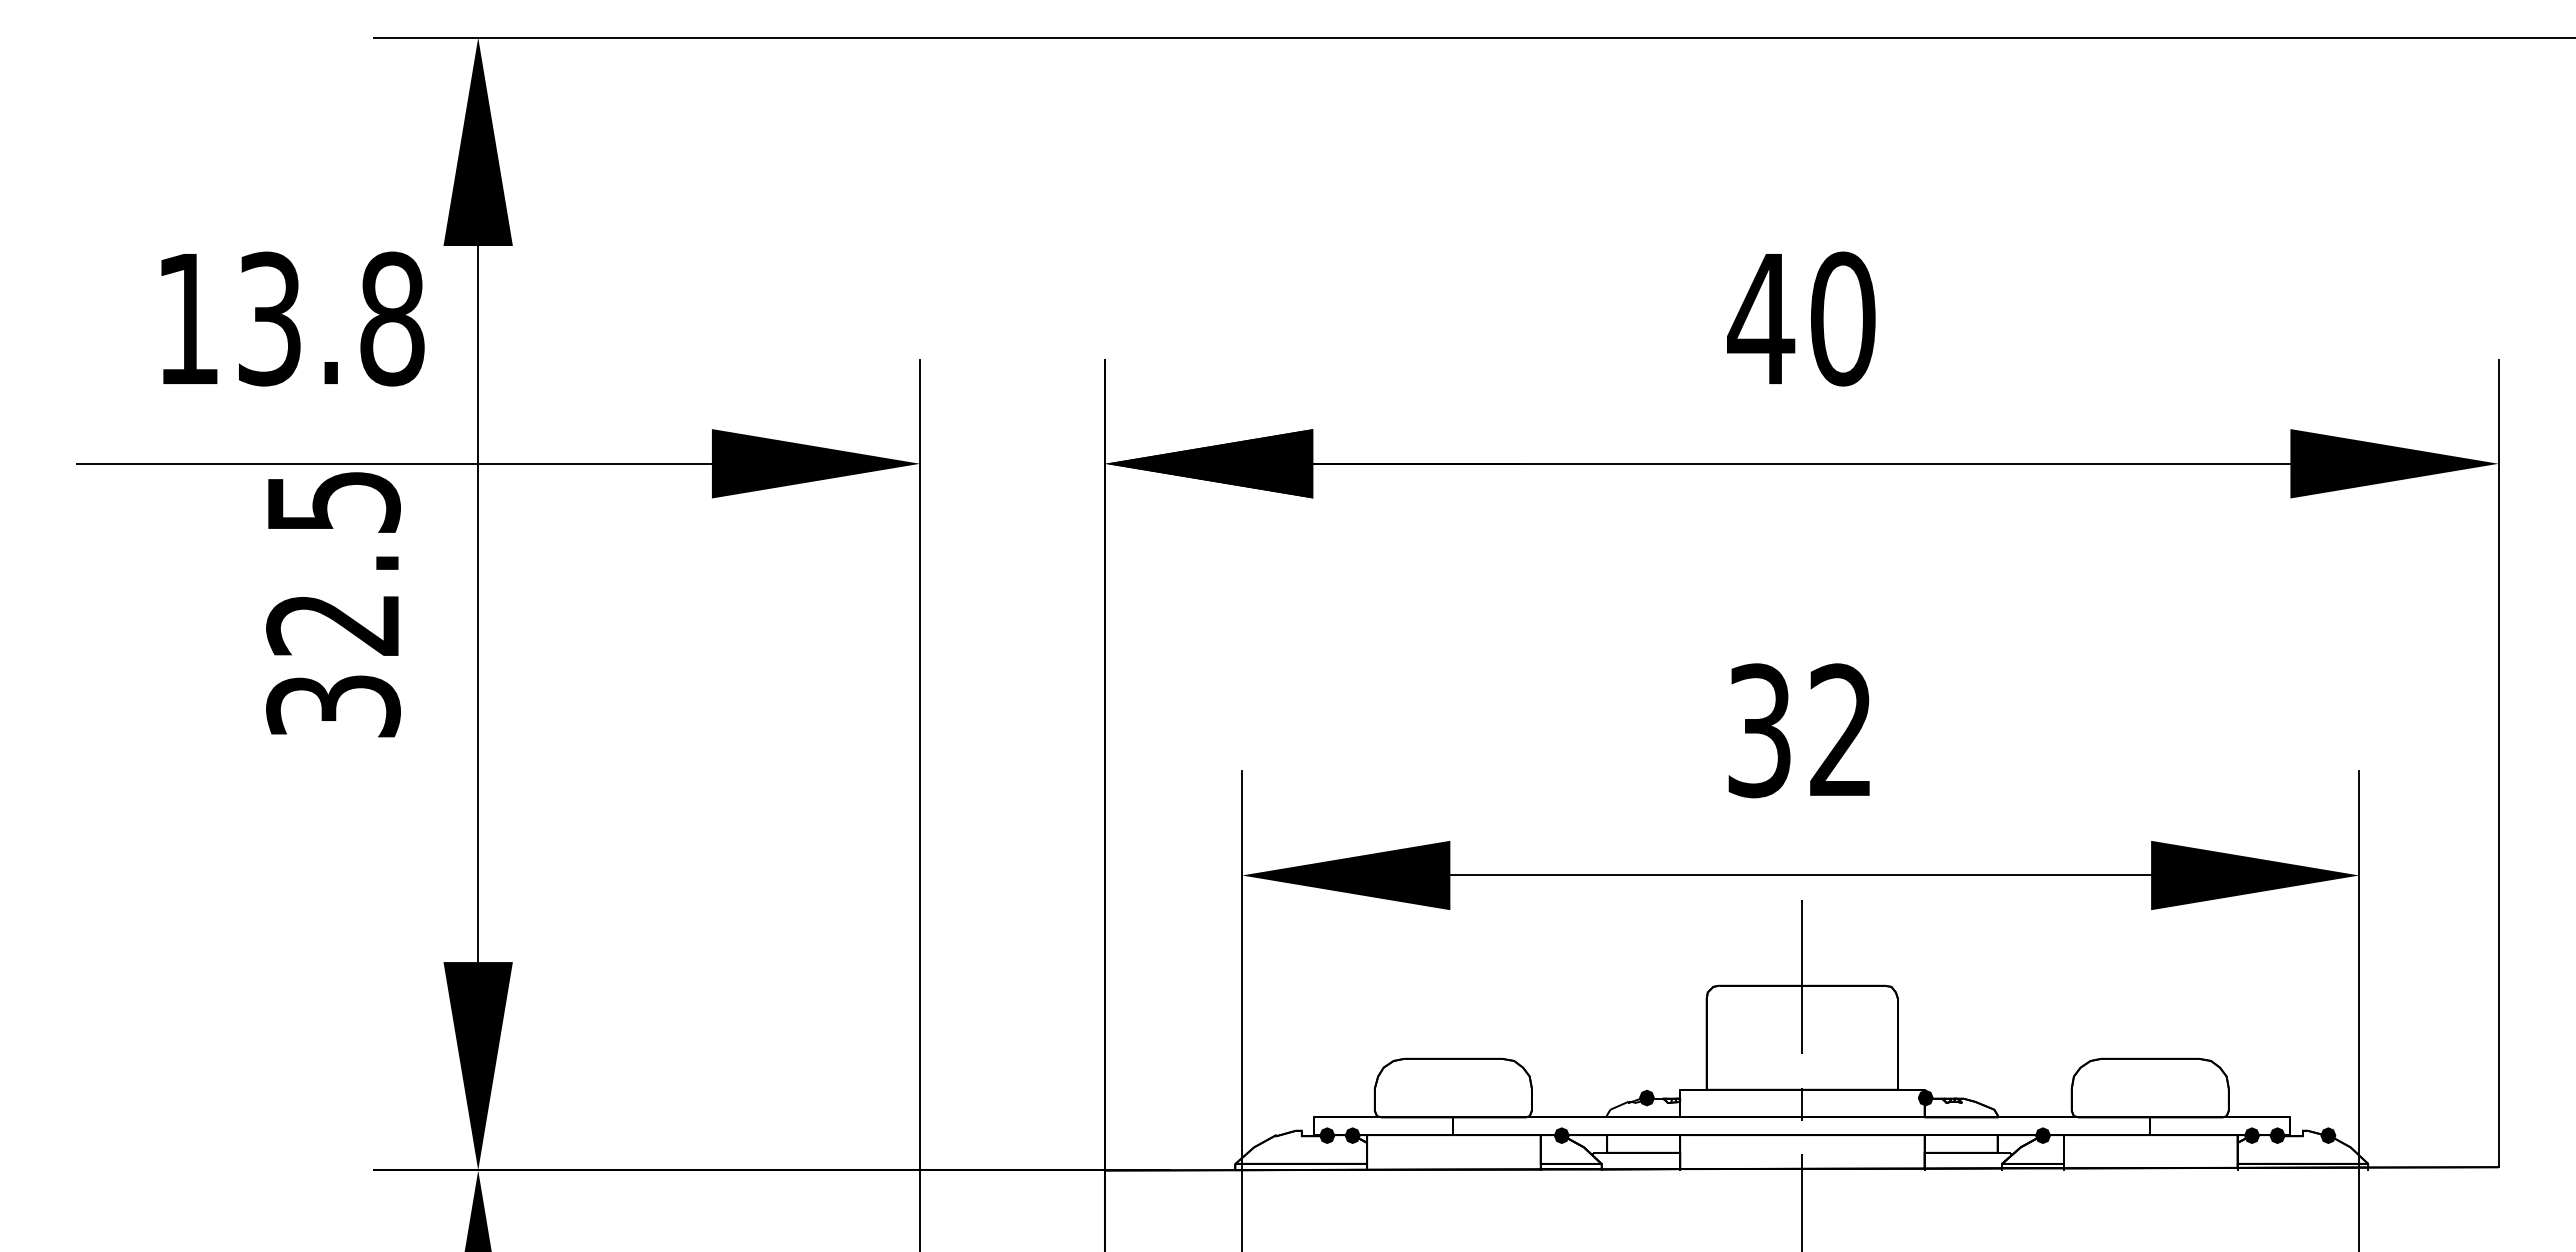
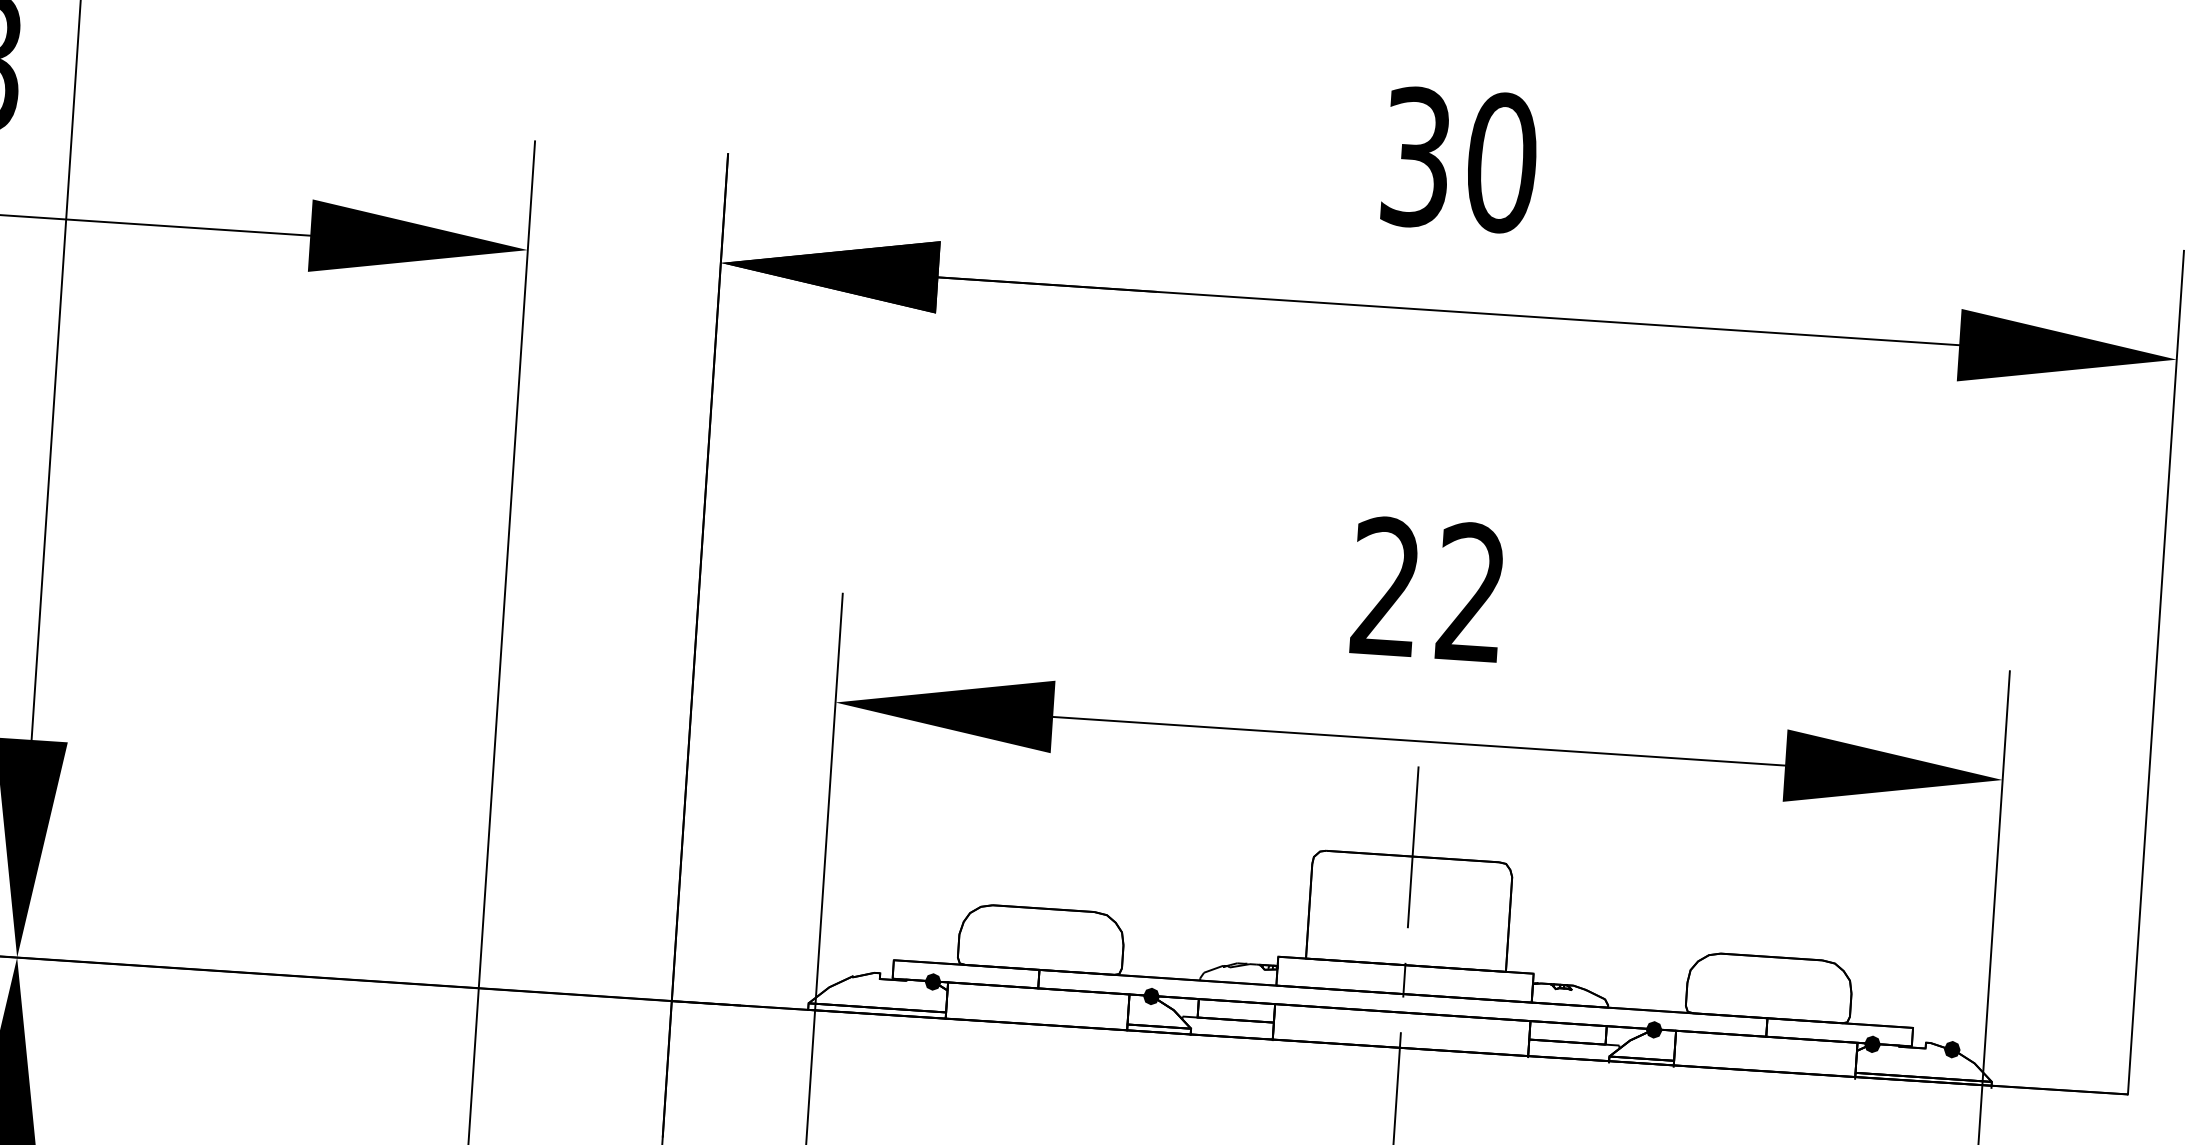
text: (1761, 318) -> (1416, 156), 40 -> 30
text: (1759, 730) -> (1386, 586), 32 -> 22
fill: (1646, 1097) -> (1242, 962), removed
fill: (1925, 1097) -> (1534, 981), removed
fill: (1327, 1135) -> (906, 980), removed
fill: (2277, 1135) -> (1899, 1045), removed

